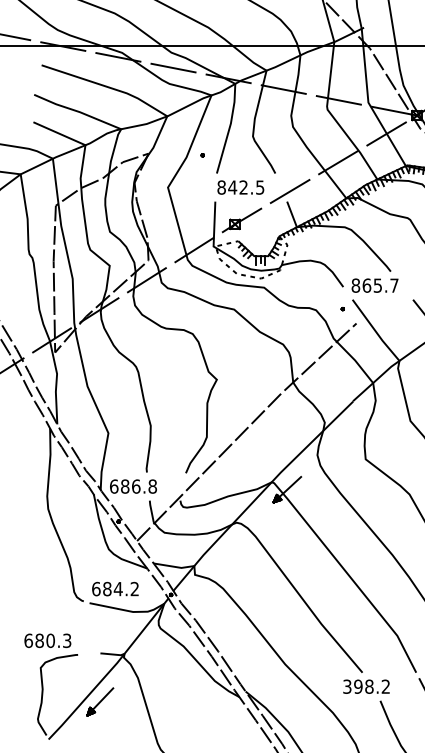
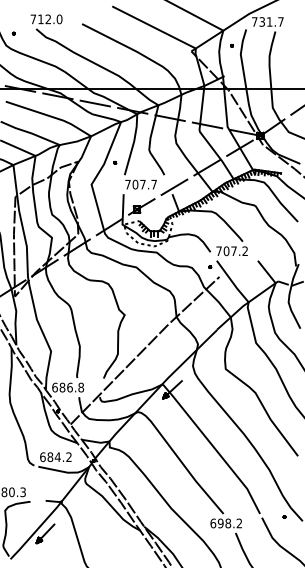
text: (240, 187) -> (140, 184), 842.5 -> 707.7
text: (374, 286) -> (231, 251), 865.7 -> 707.2
text: (347, 686) -> (213, 523), 398.2 -> 698.2

